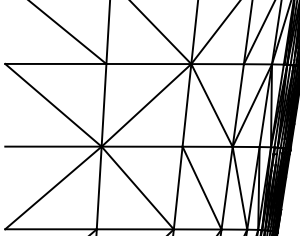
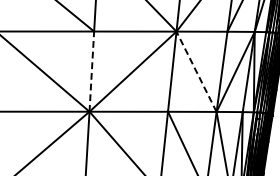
line: (104, 104) -> (92, 70), solid -> dashed
line: (211, 105) -> (196, 71), solid -> dashed

